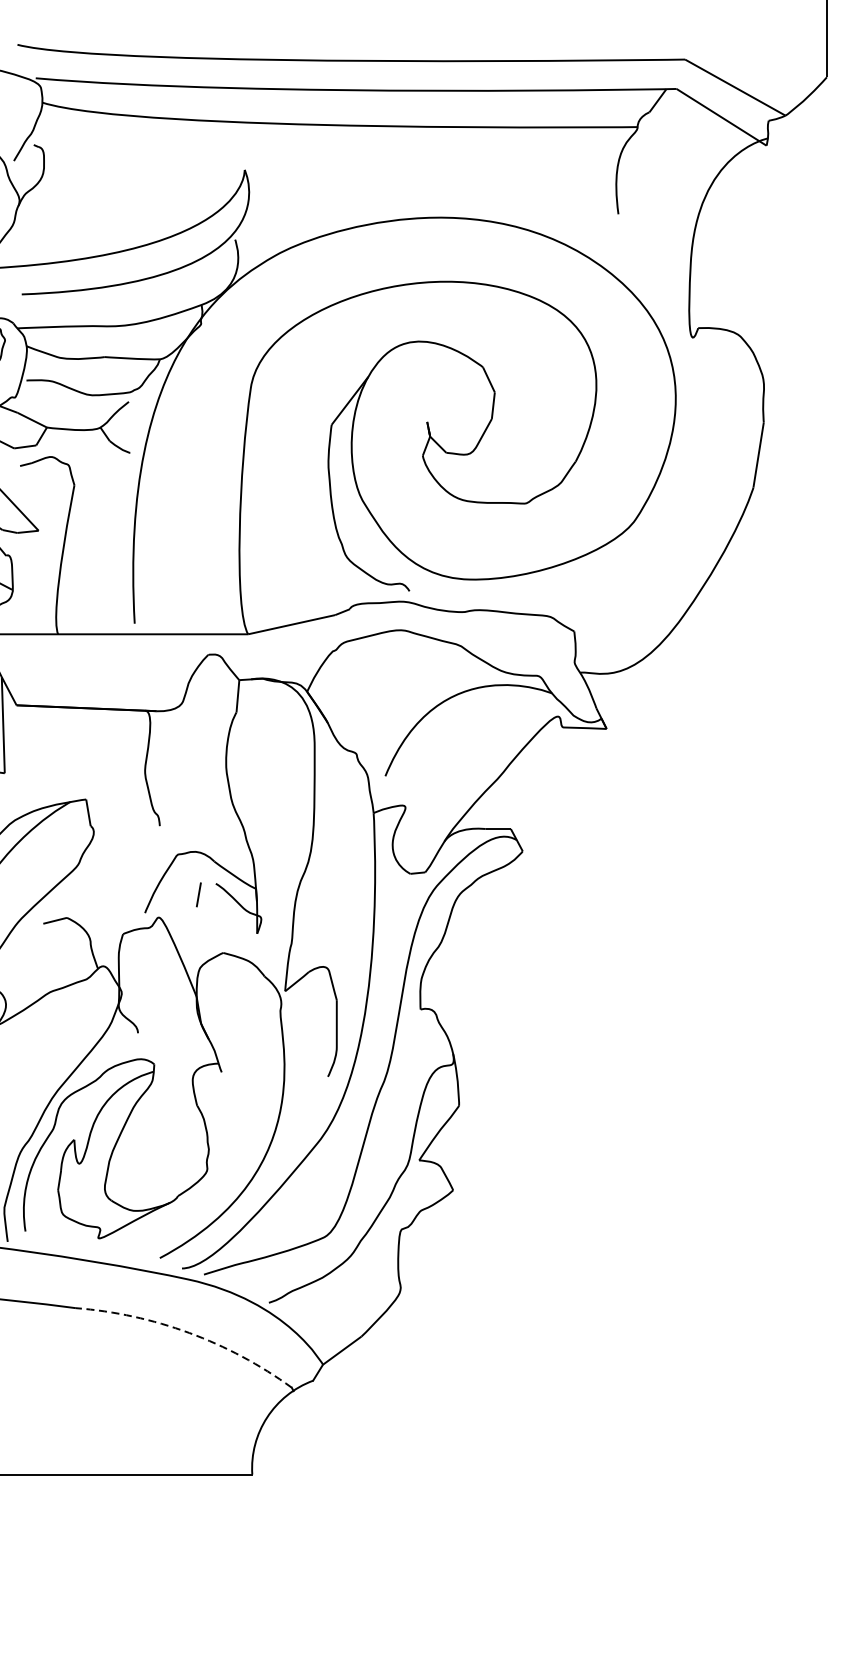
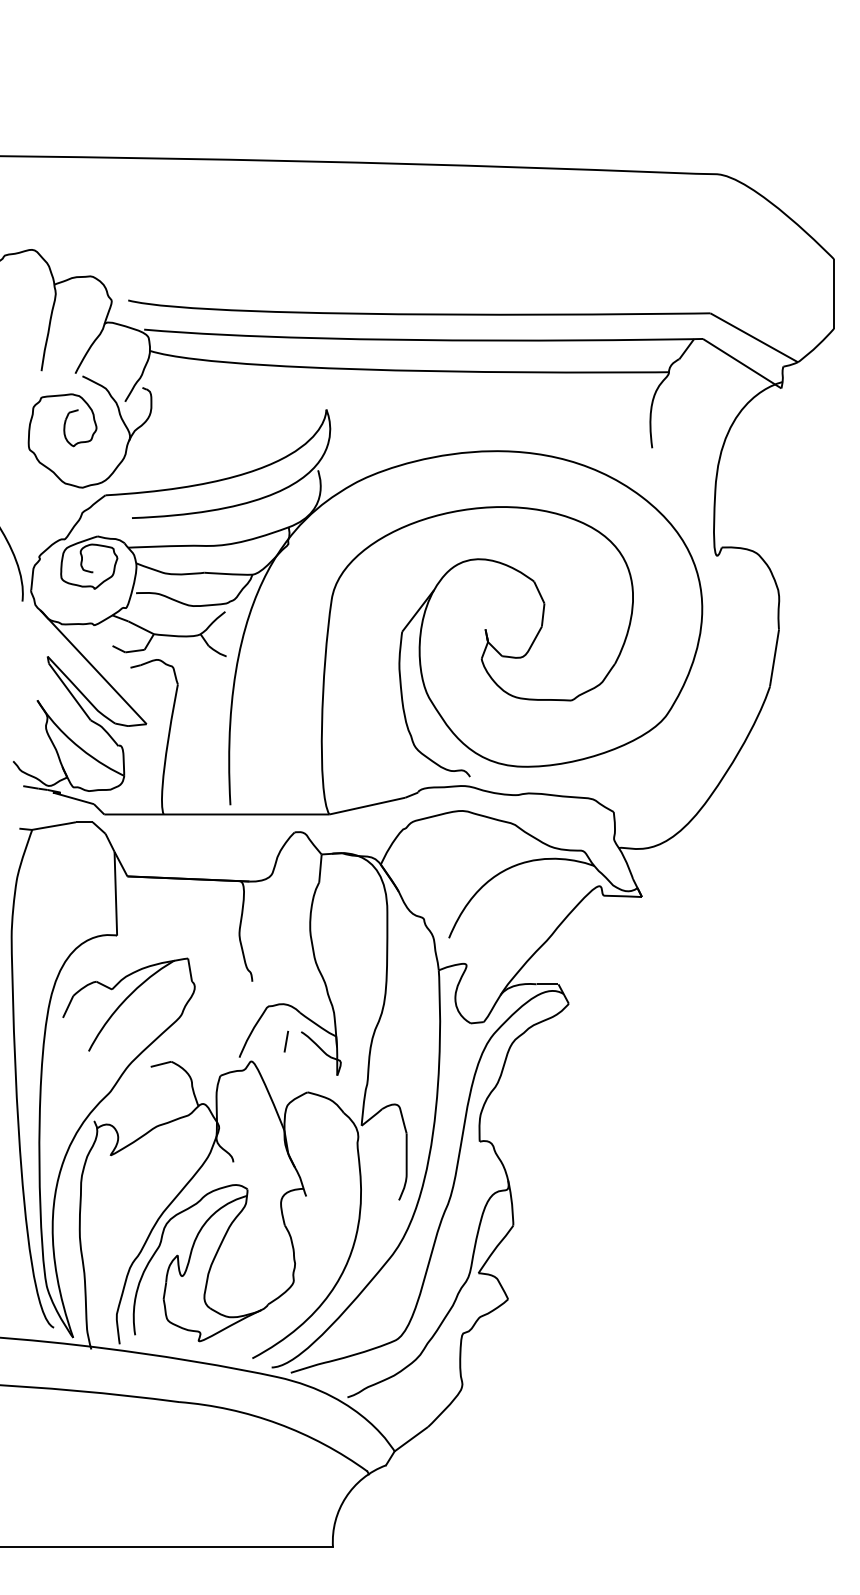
arc: (189, 1332) -> (278, 1423), dashed -> solid

